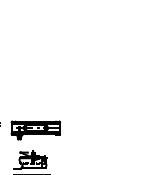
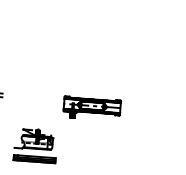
part: (35, 130) -> (91, 108), moved

